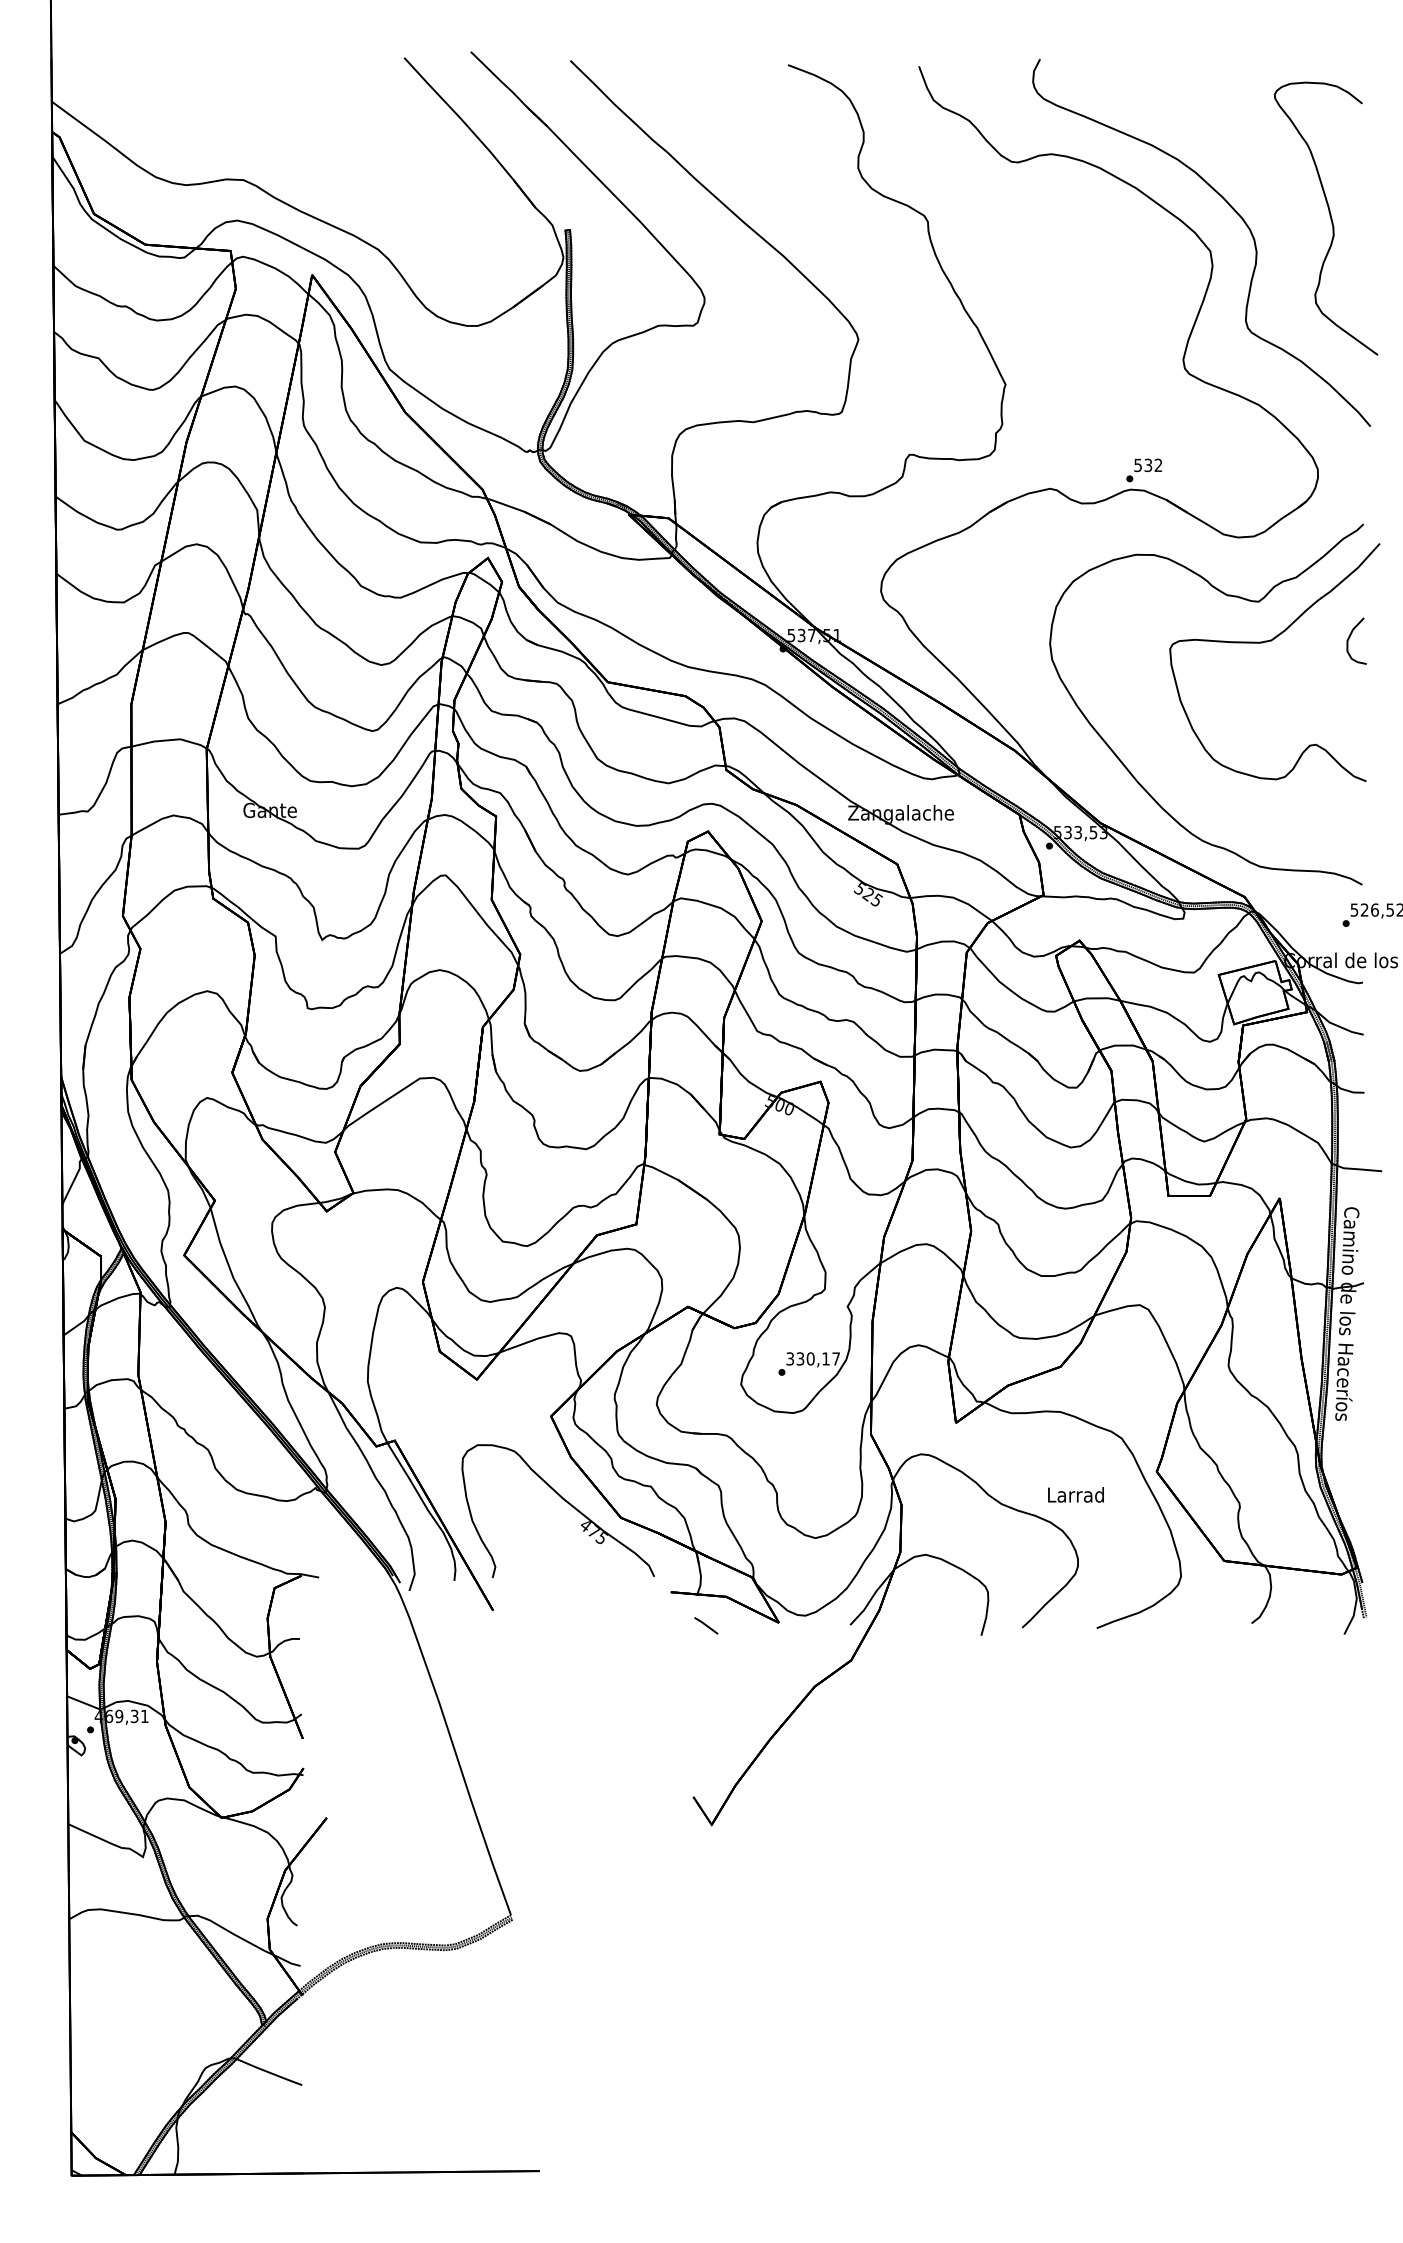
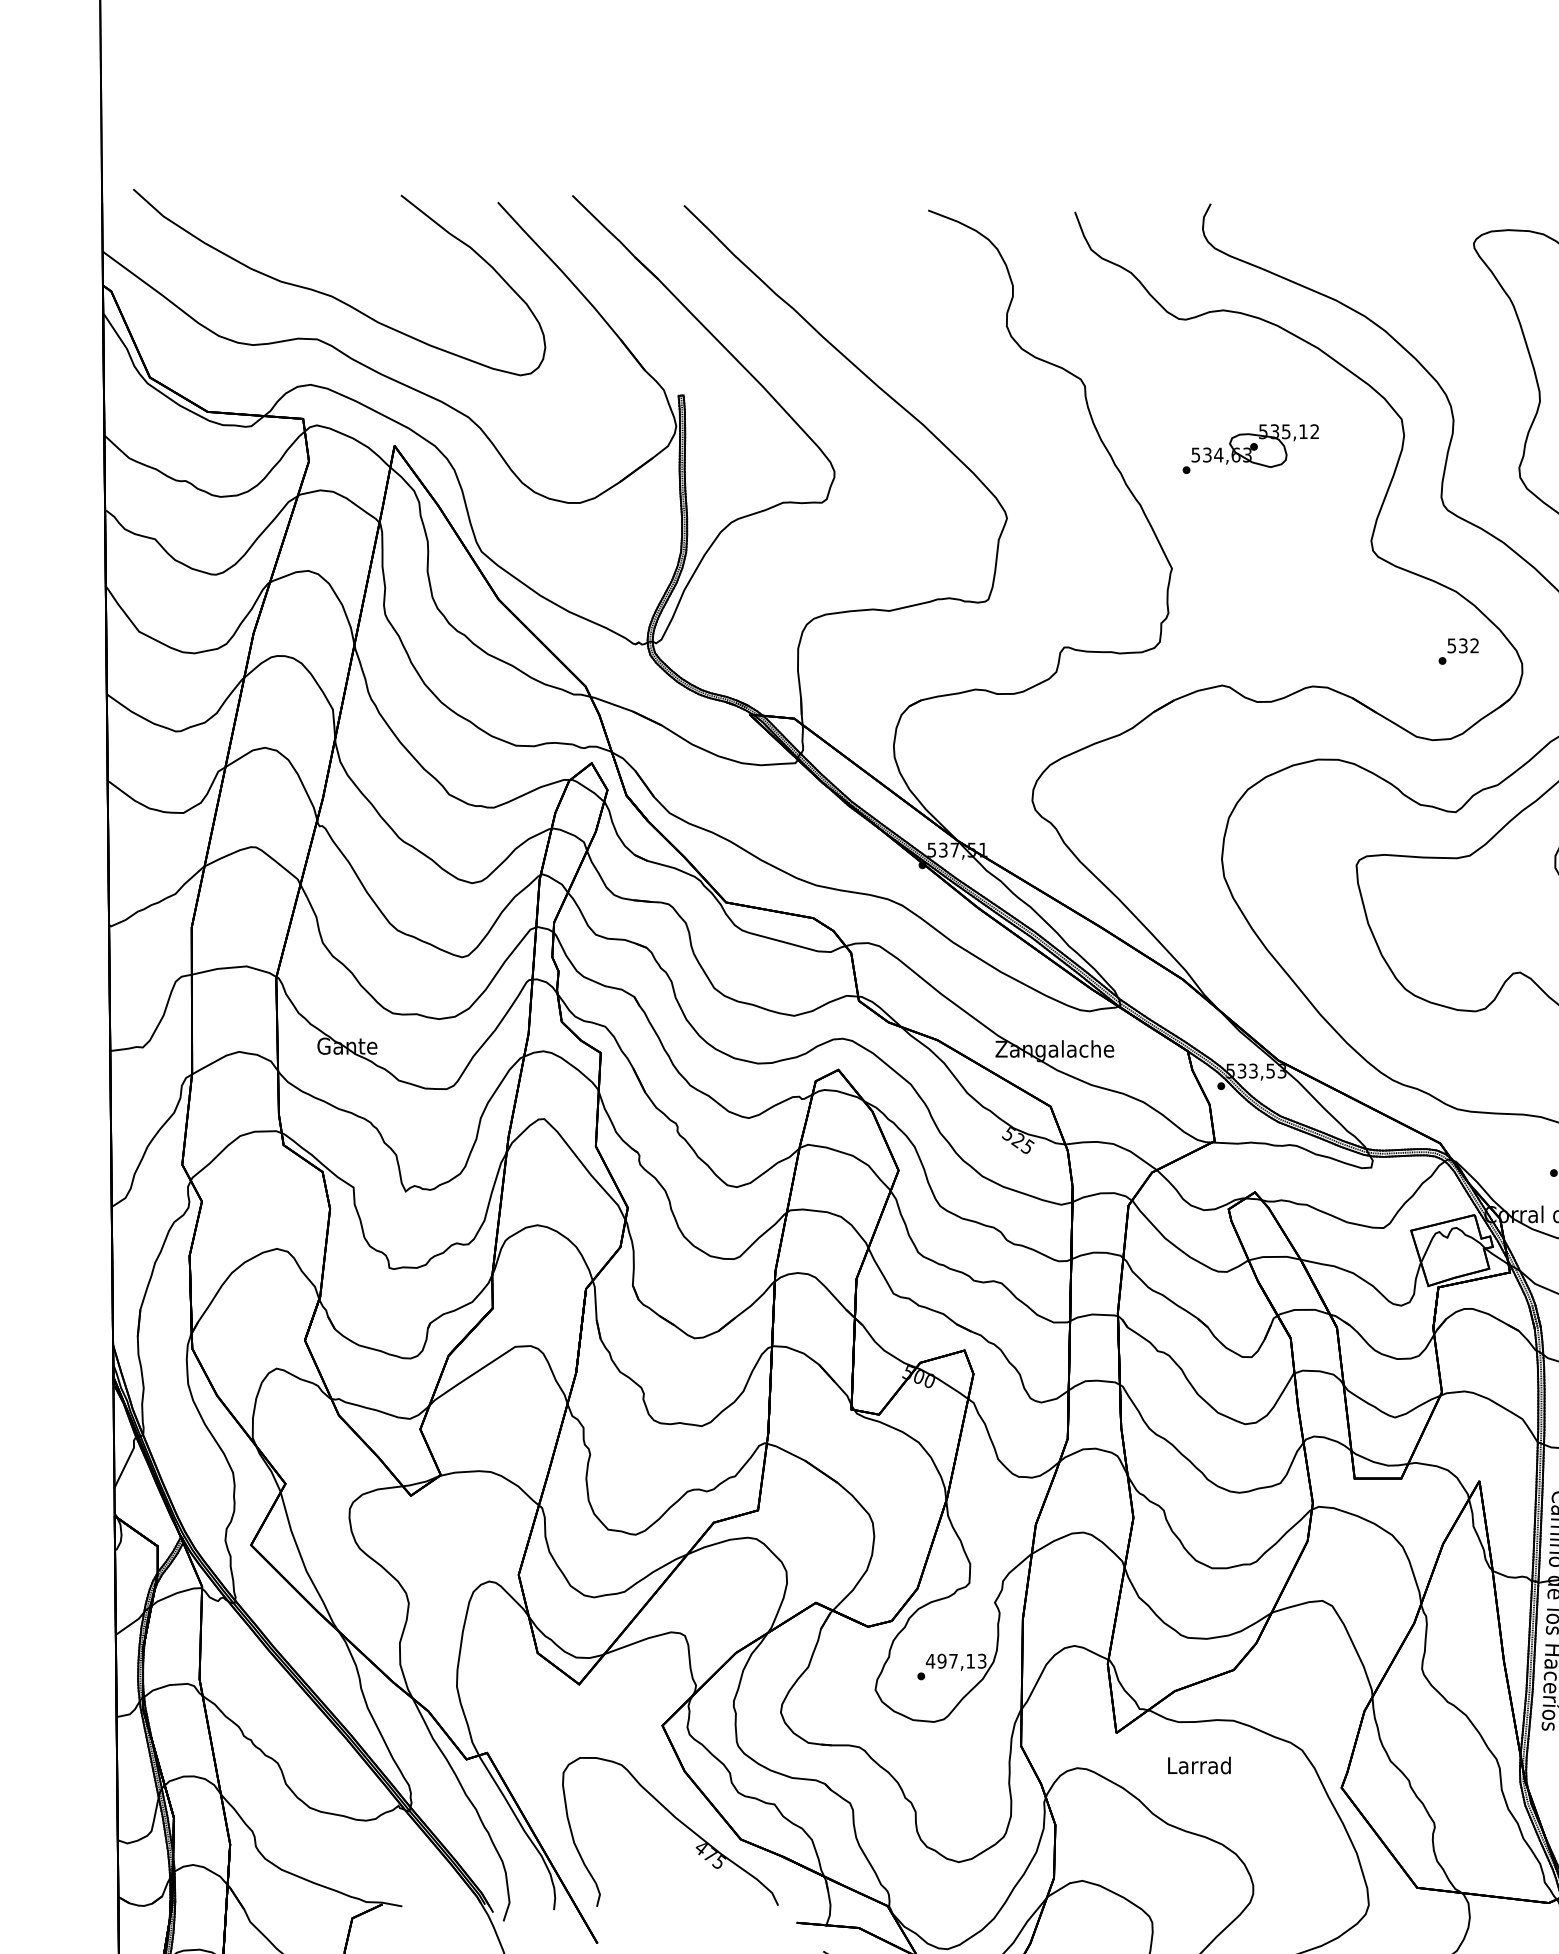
curve: (256, 140) -> (332, 295), added
part: (1075, 277) -> (1250, 448), added
text: (1143, 470) -> (1457, 651), moved
text: (812, 1358) -> (955, 1660), 330,17 -> 497,13
text: (1075, 1494) -> (1198, 1765), moved

